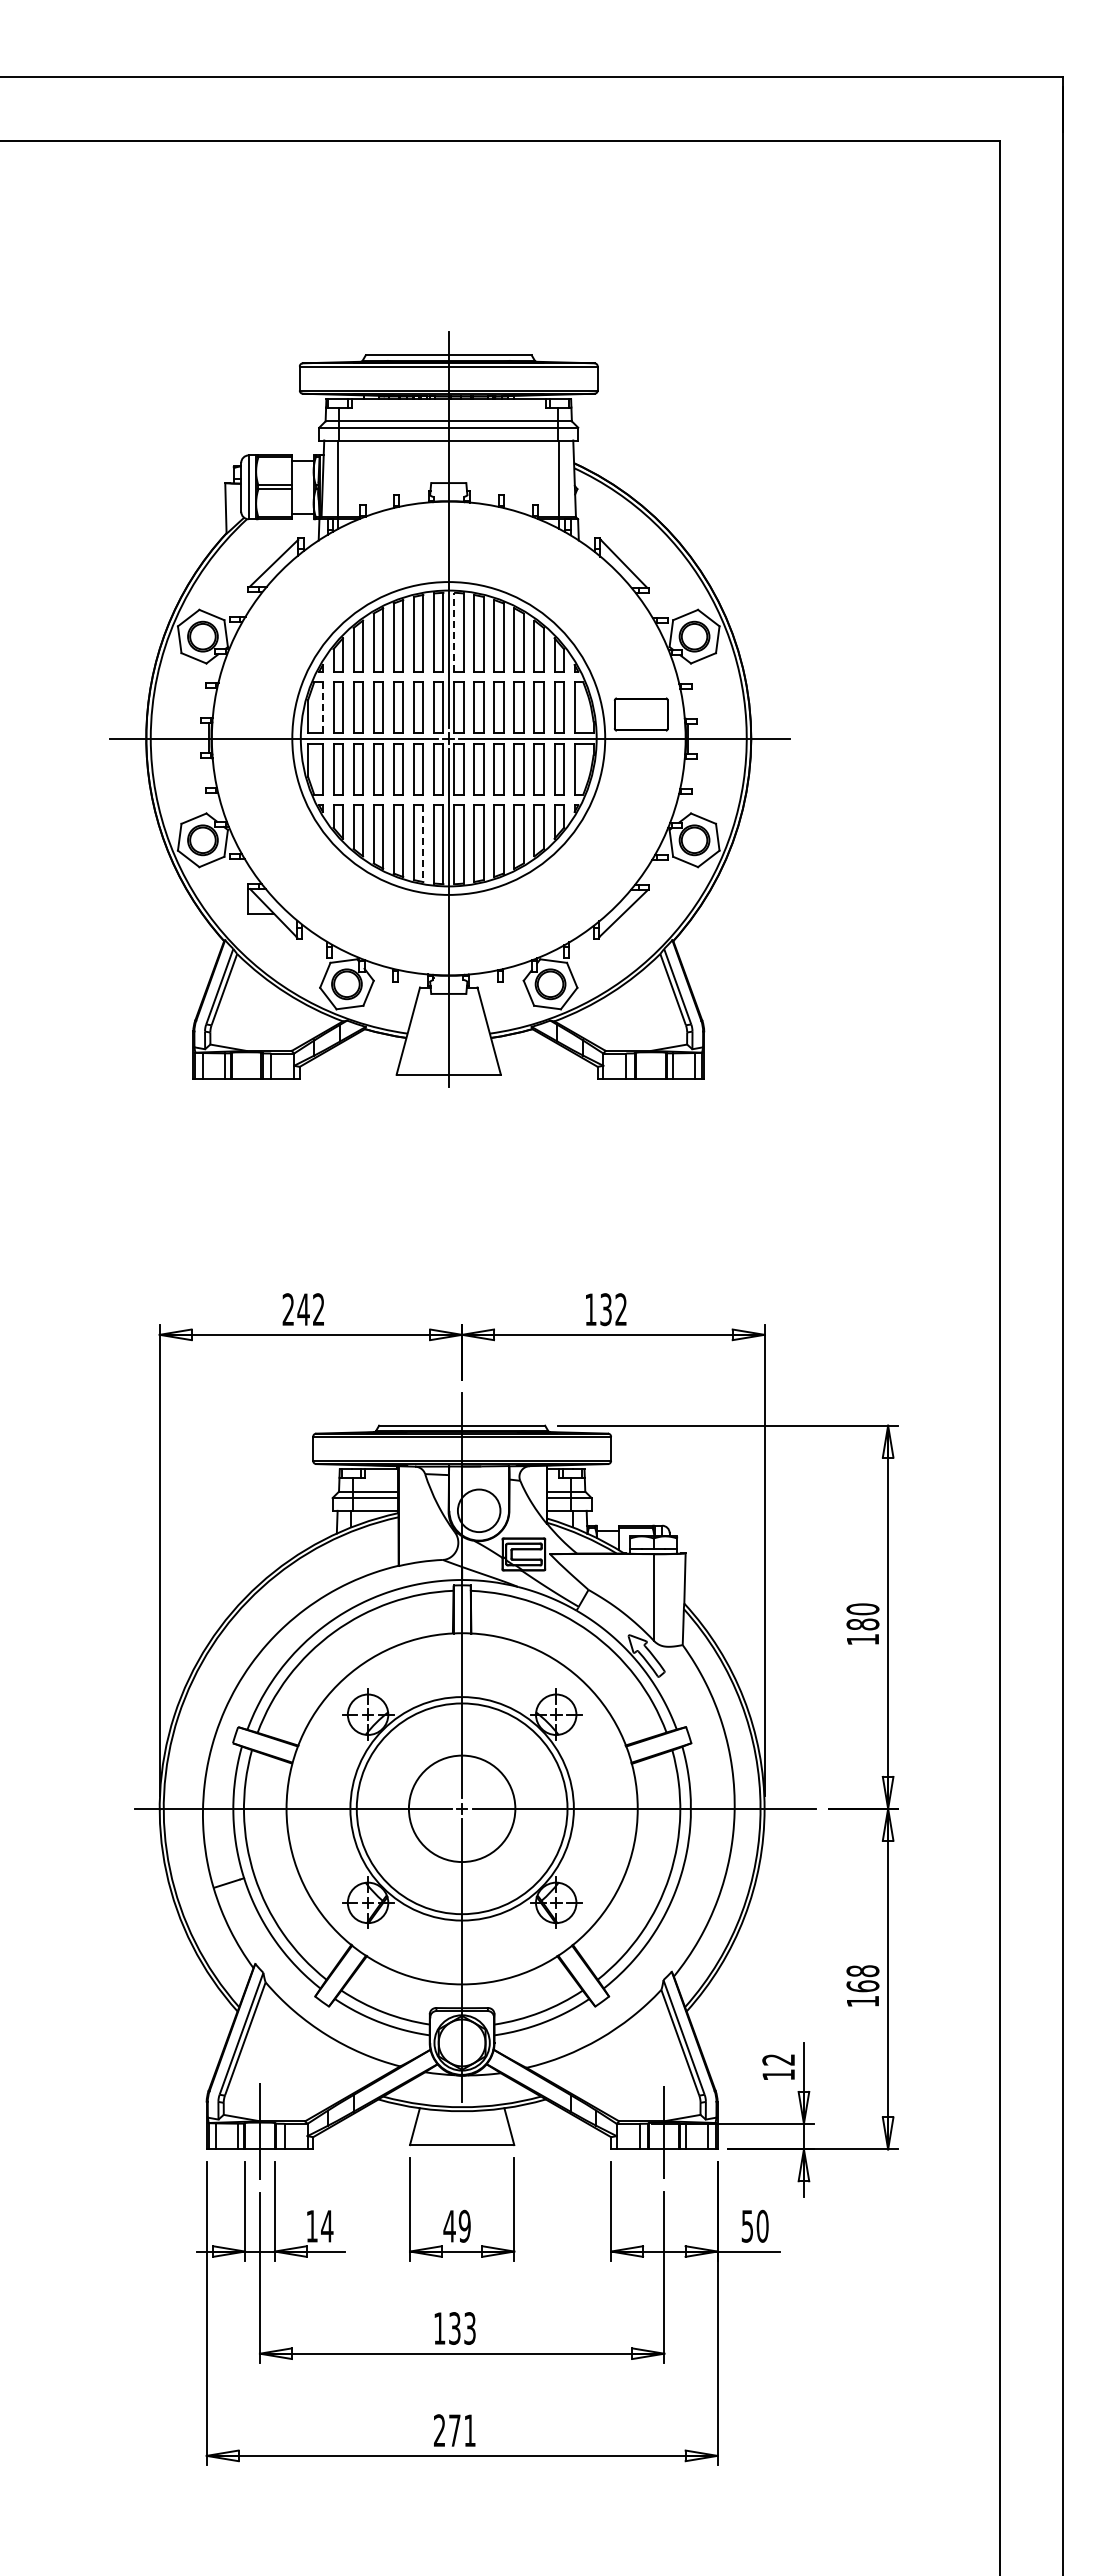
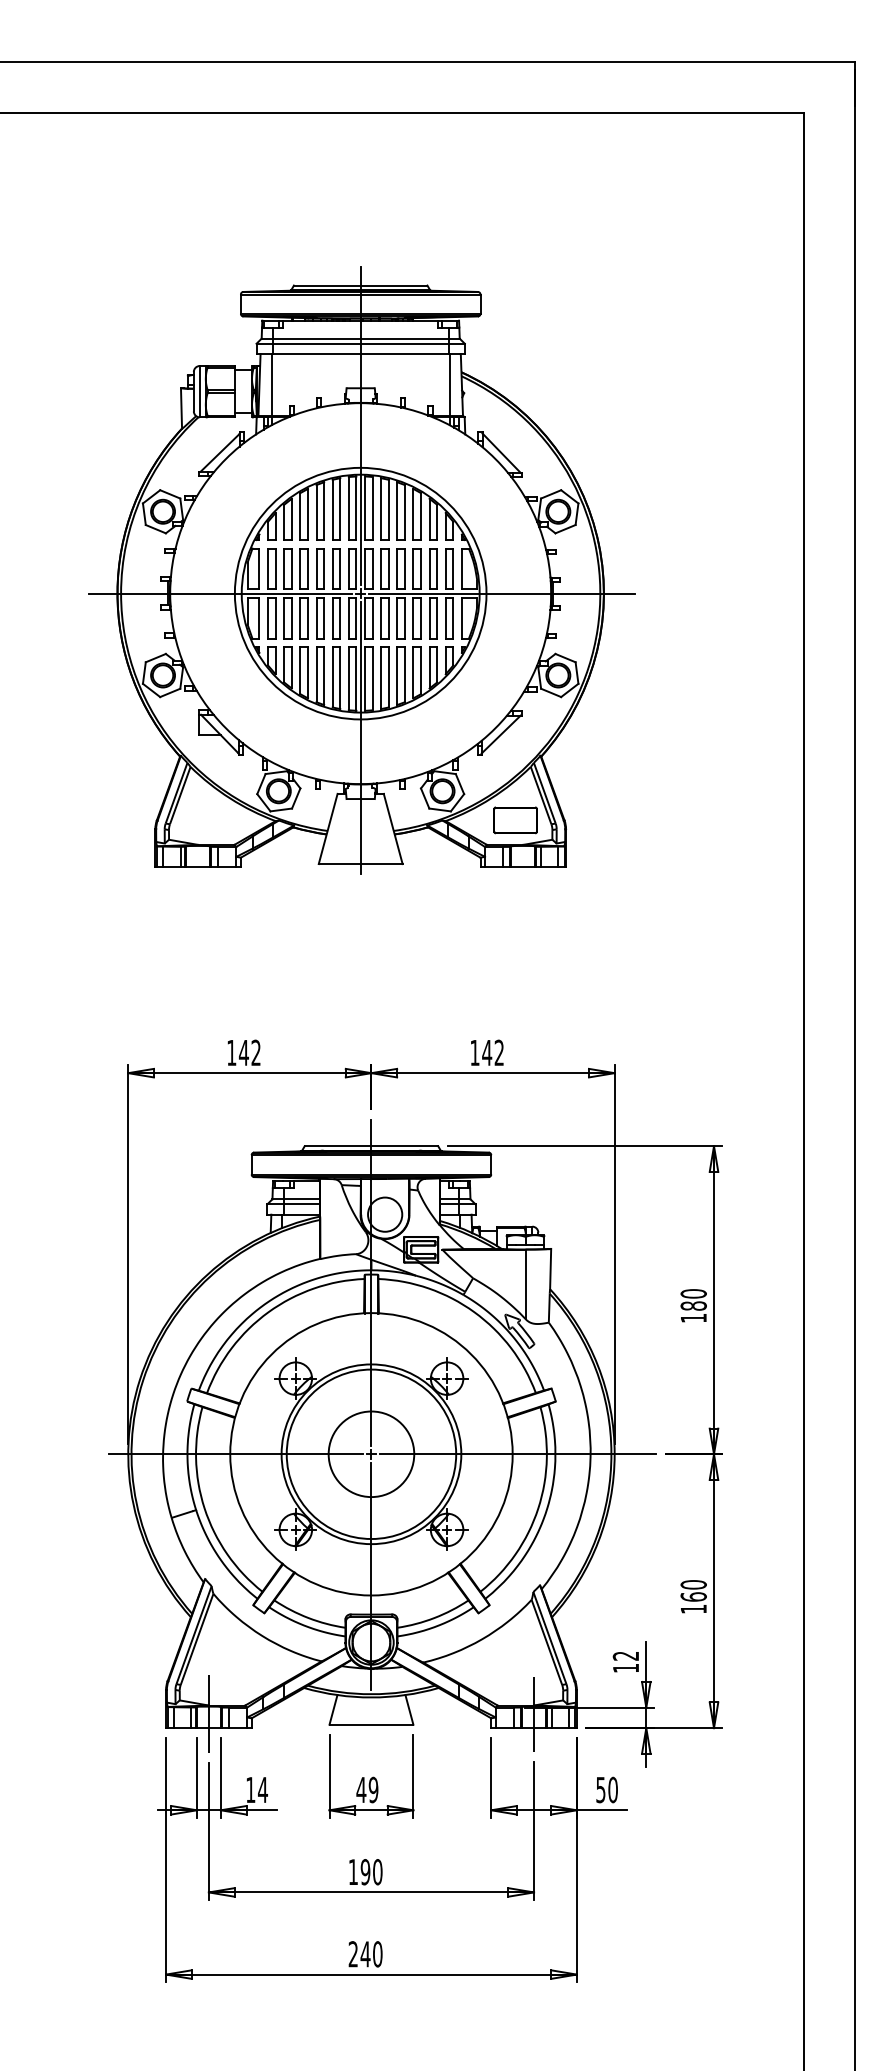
line: (454, 631) -> (365, 507), dashed -> solid
line: (322, 708) -> (259, 569), dashed -> solid
part: (640, 714) -> (514, 820), moved
line: (423, 844) -> (340, 678), dashed -> solid
text: (287, 1309) -> (231, 1052), 242 -> 142
text: (605, 1309) -> (486, 1052), 132 -> 142
text: (863, 1971) -> (694, 1585), 168 -> 160
text: (461, 2328) -> (370, 1872), 133 -> 190
text: (461, 2430) -> (370, 1954), 271 -> 240

